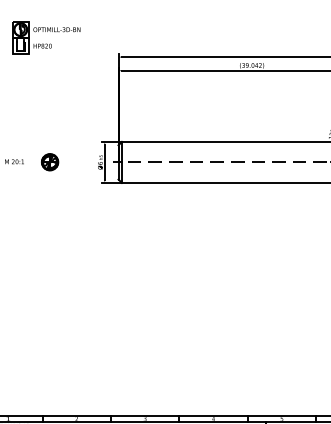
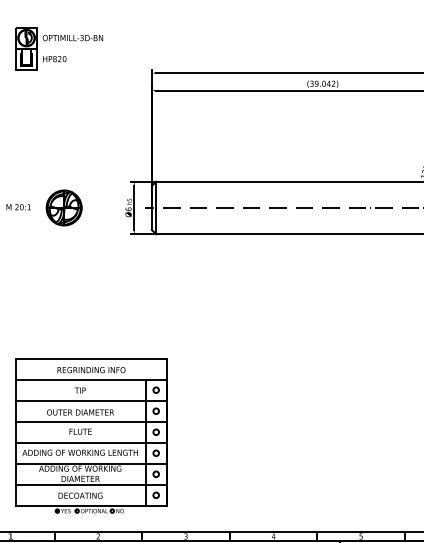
part: (49, 161) -> (63, 206), size x1.67
part: (71, 340) -> (91, 436), added

